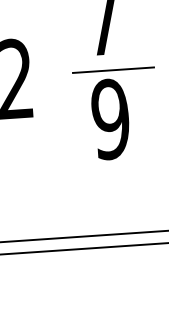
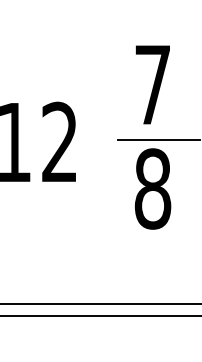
text: (110, 118) -> (152, 188), 9 -> 8

